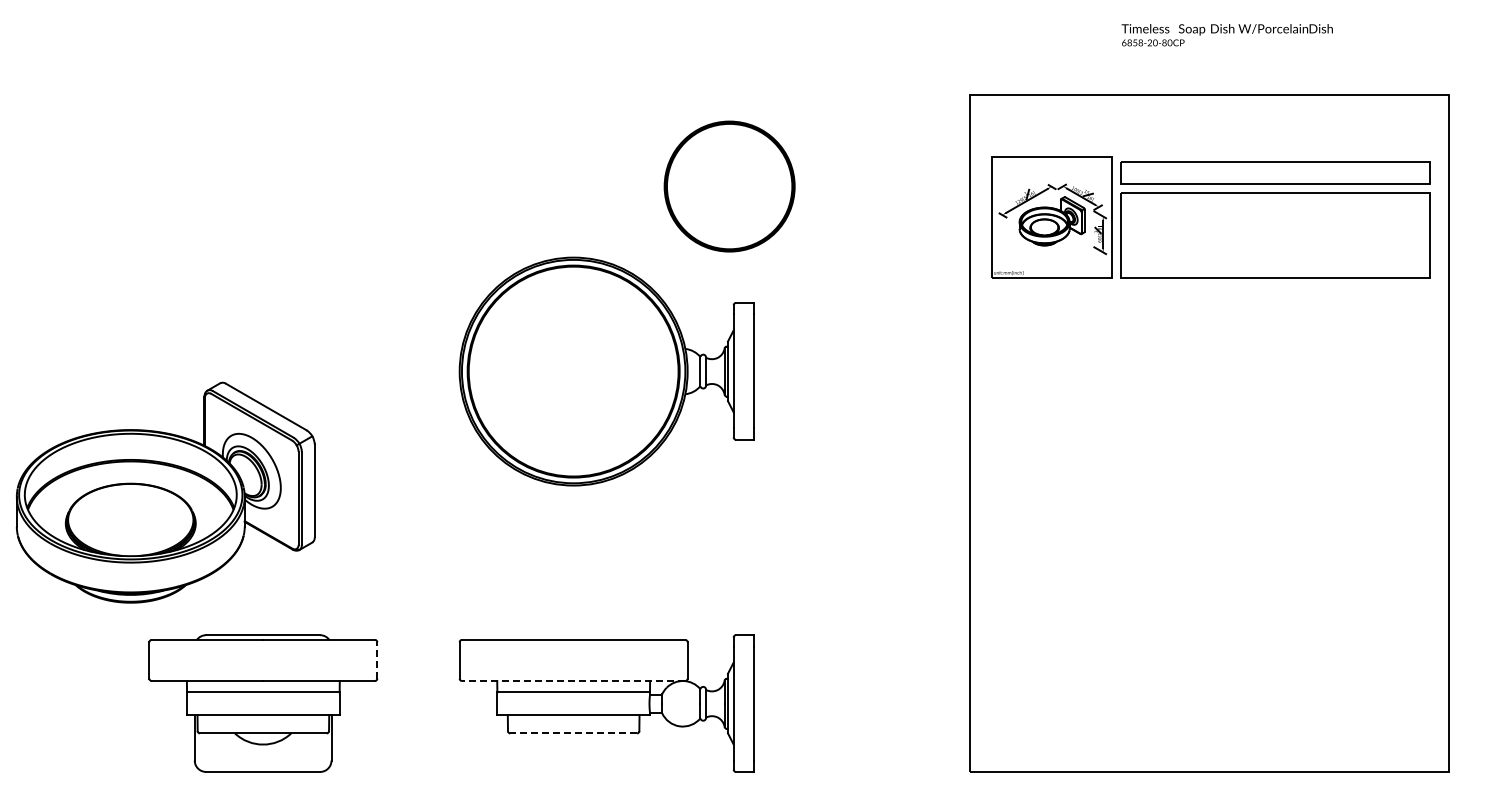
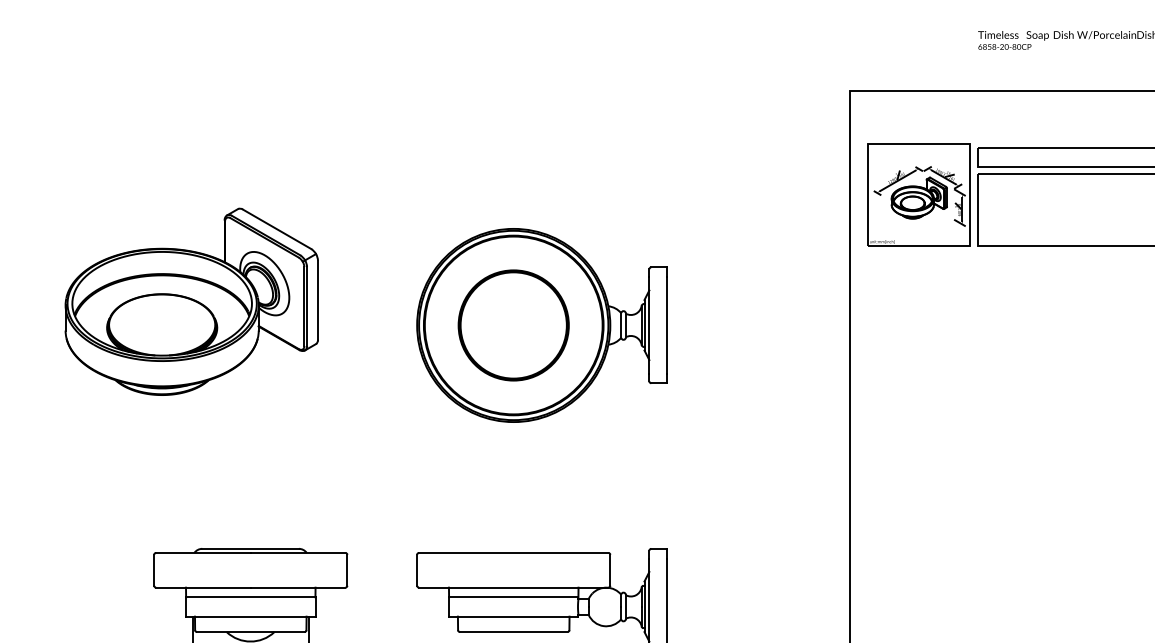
part: (729, 186) -> (513, 325), moved
part: (165, 492) -> (191, 301), moved
line: (377, 659) -> (347, 569), dashed -> solid
line: (573, 681) -> (513, 588), dashed -> solid
line: (573, 733) -> (513, 632), dashed -> solid

